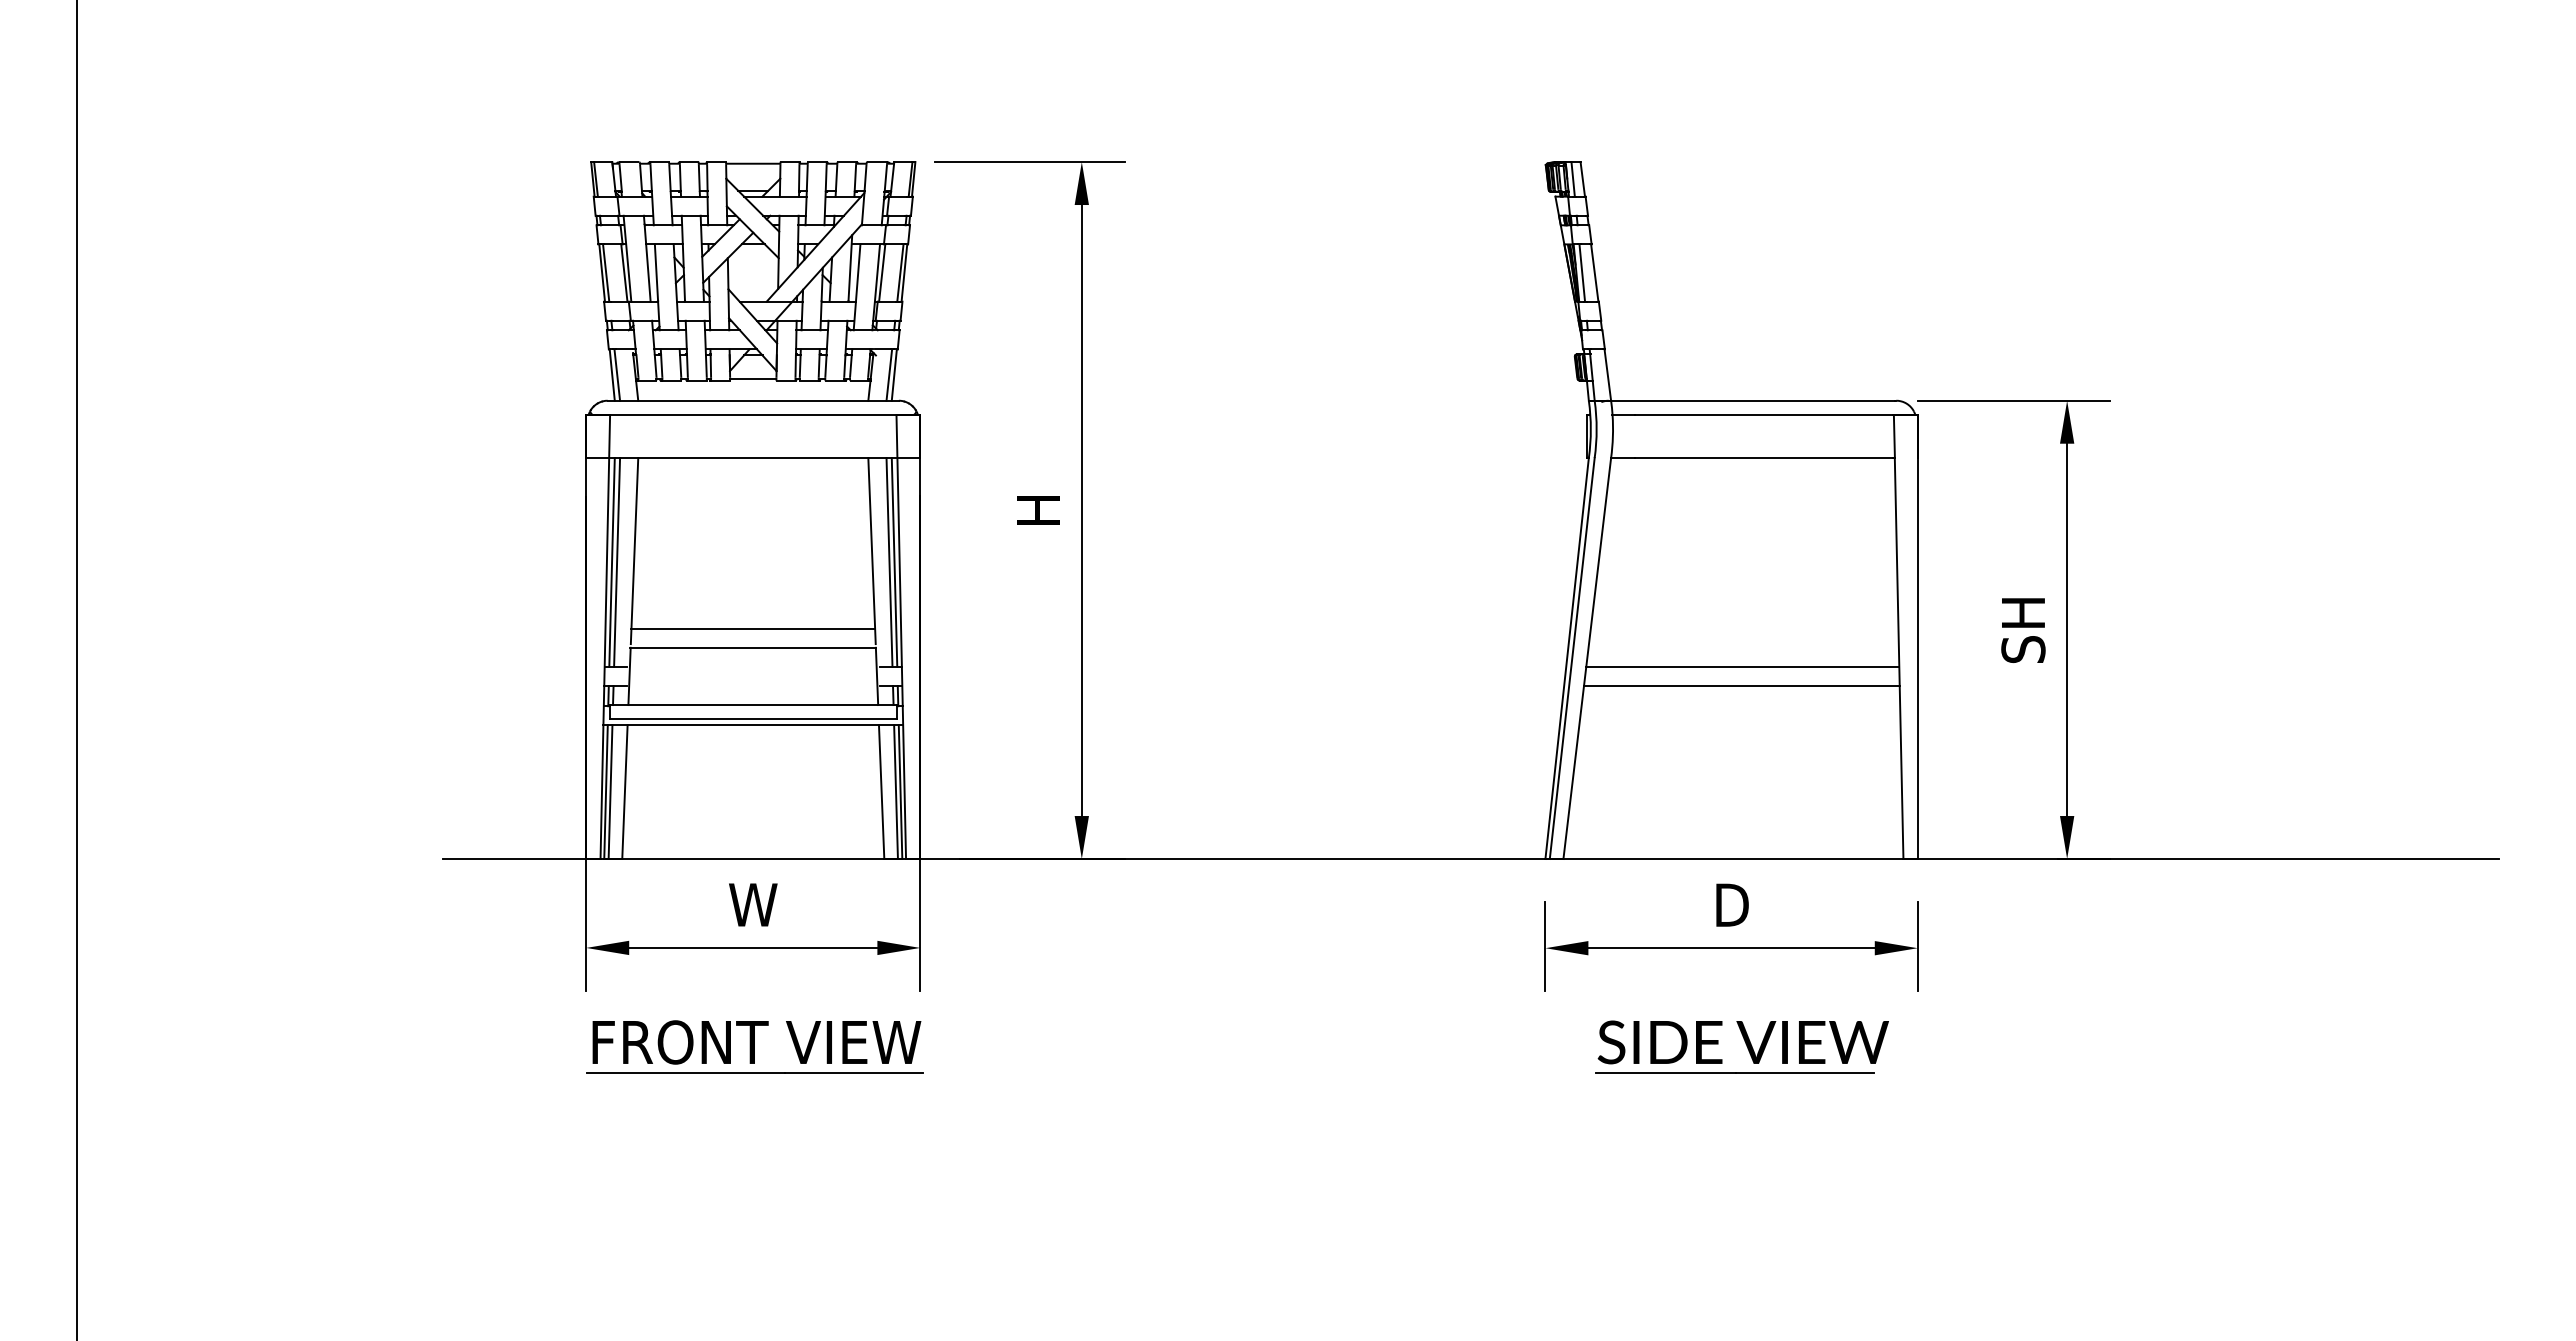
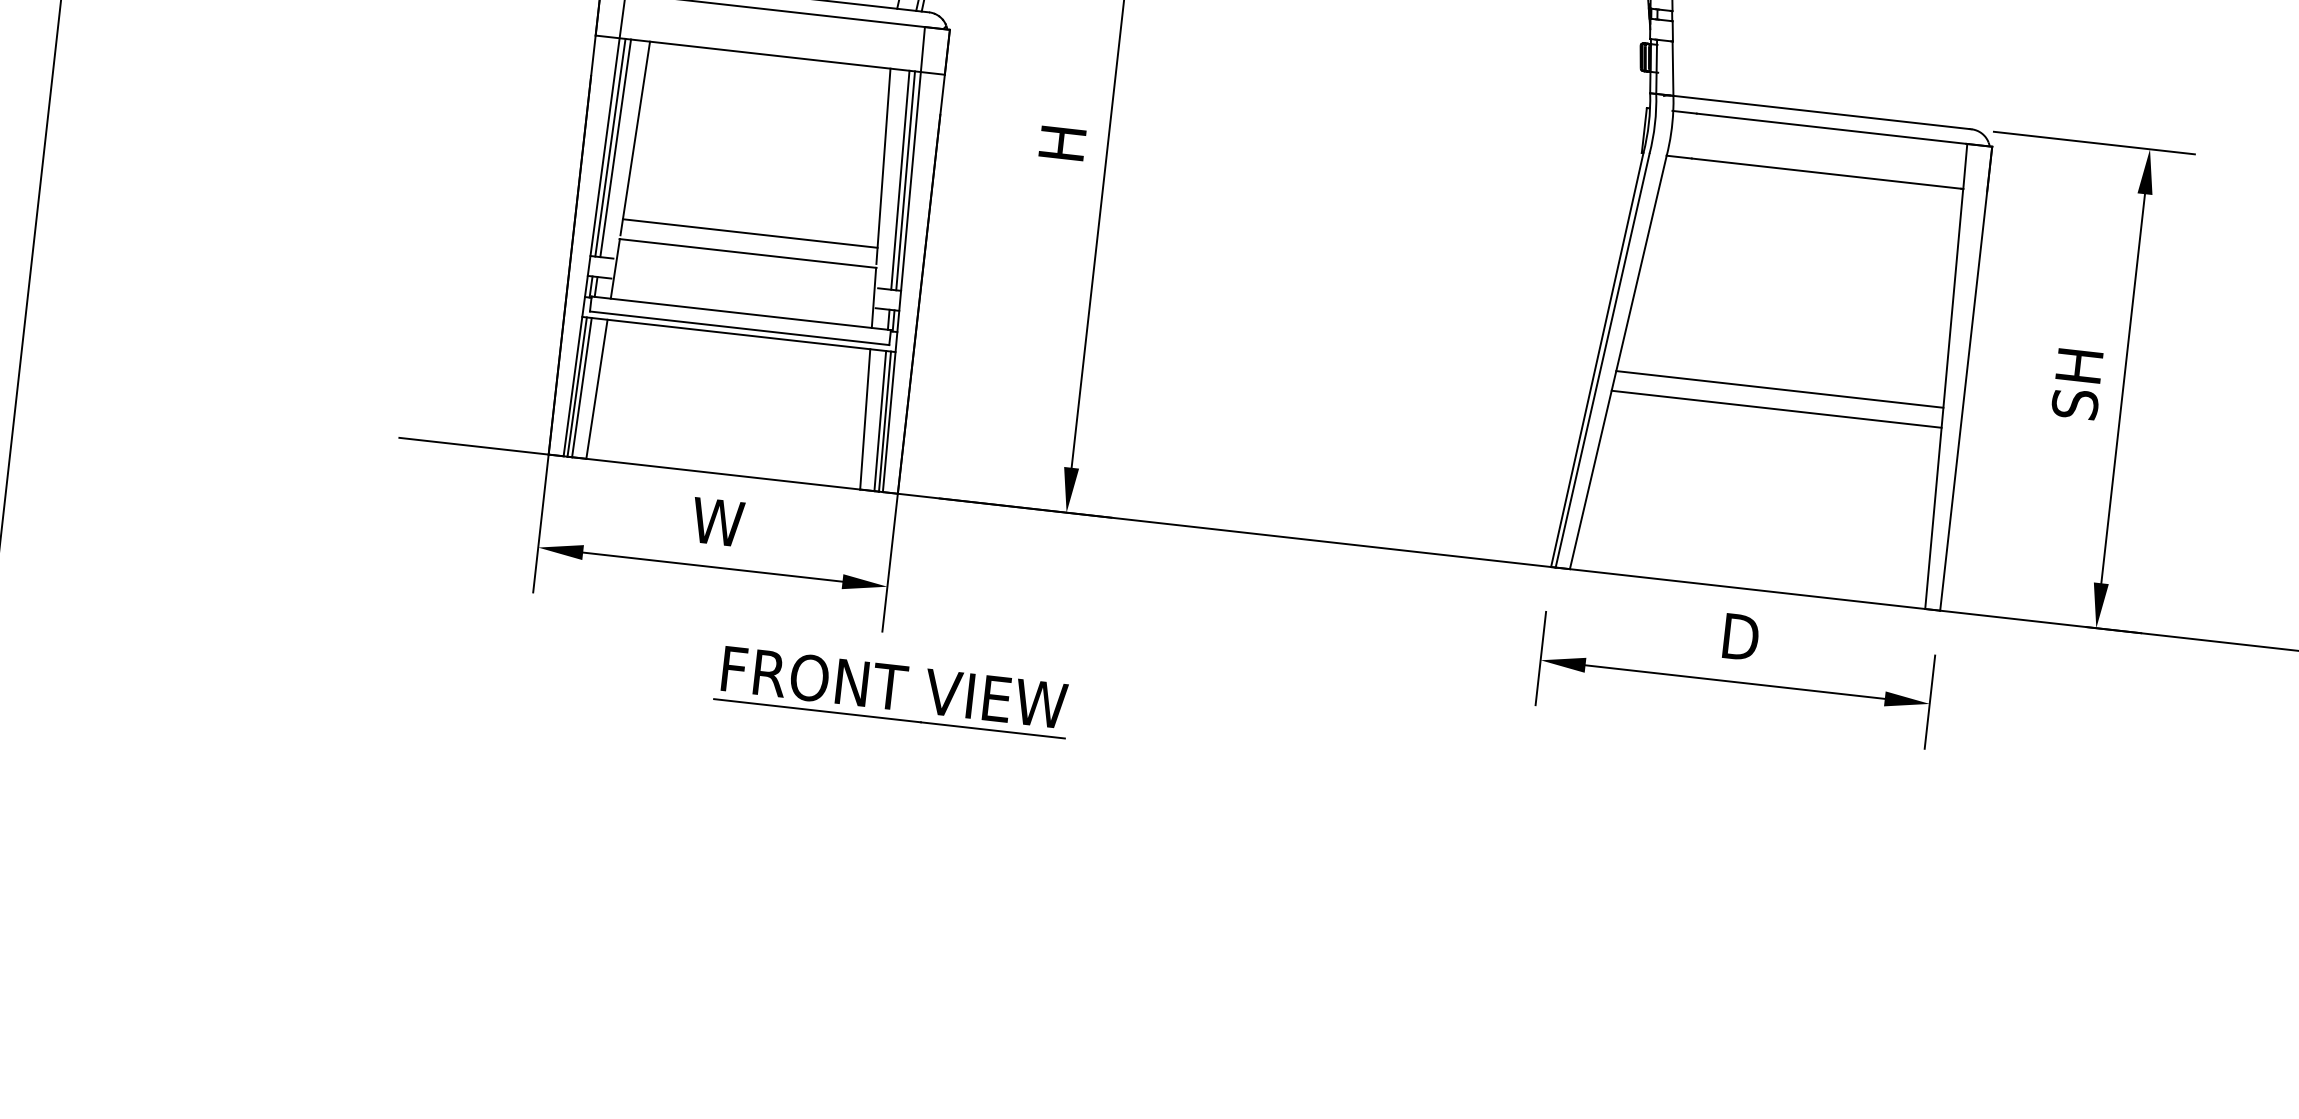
part: (754, 1046) -> (891, 691), moved
part: (1741, 1046) -> (1734, 785), removed

